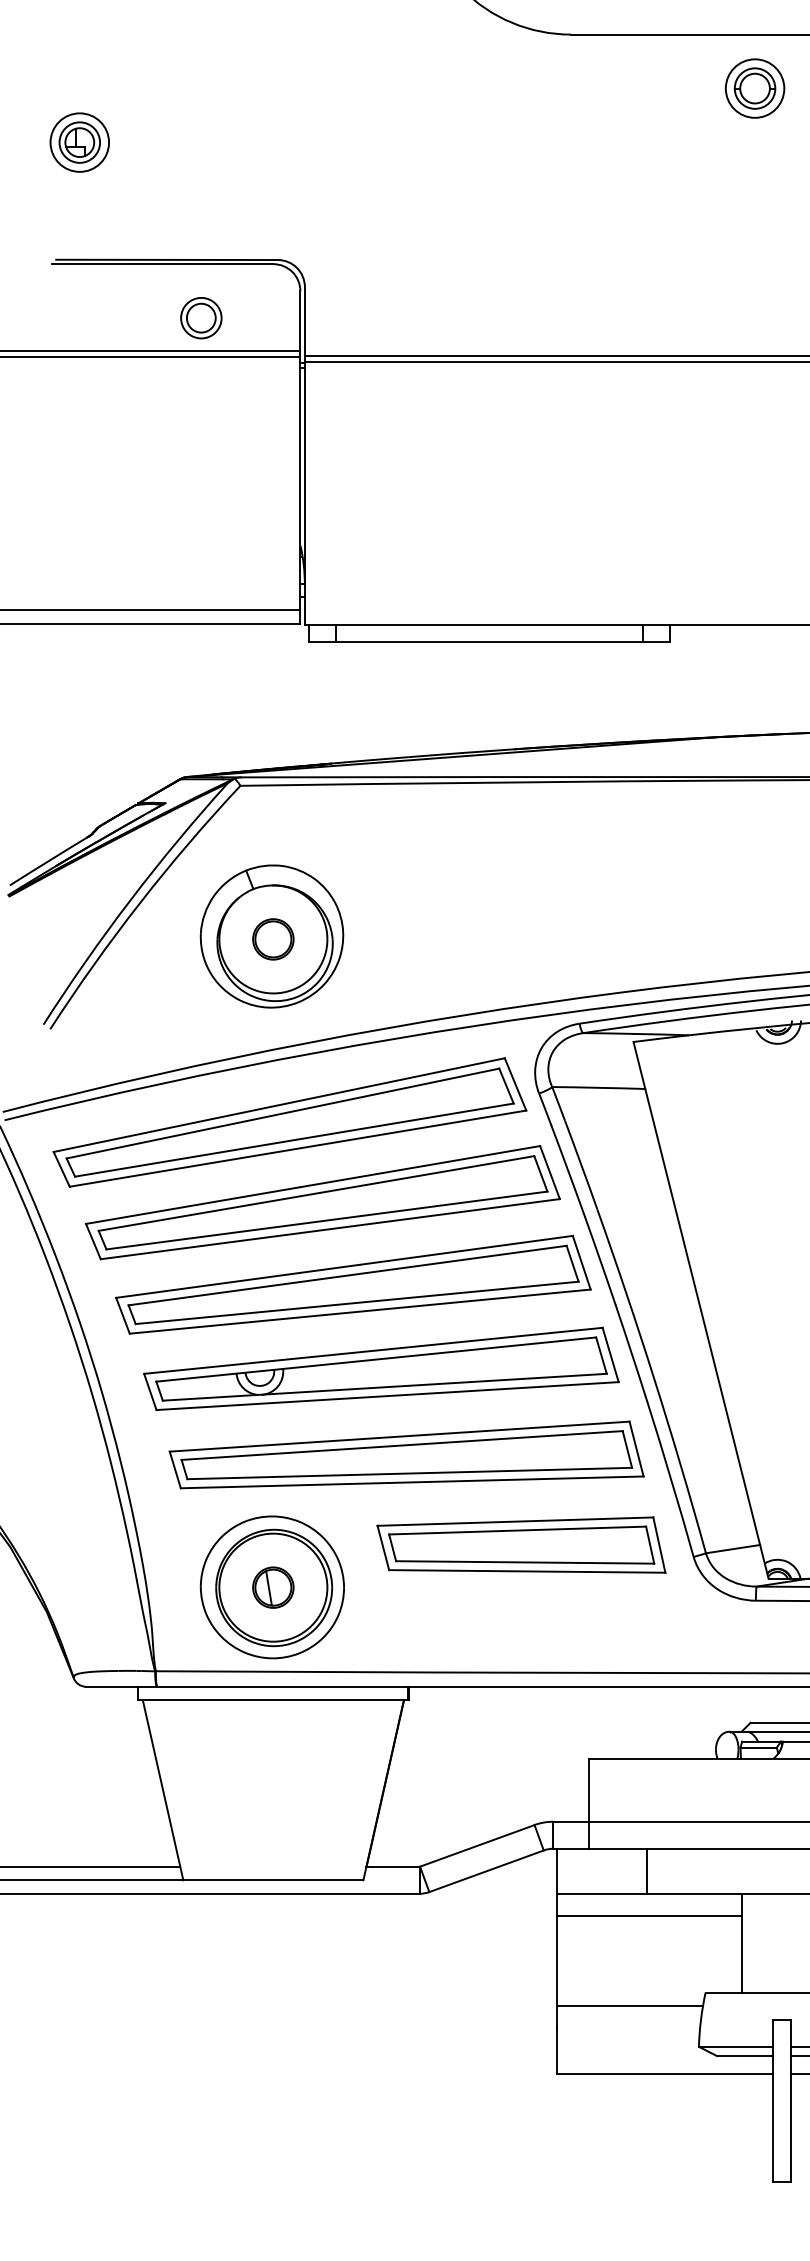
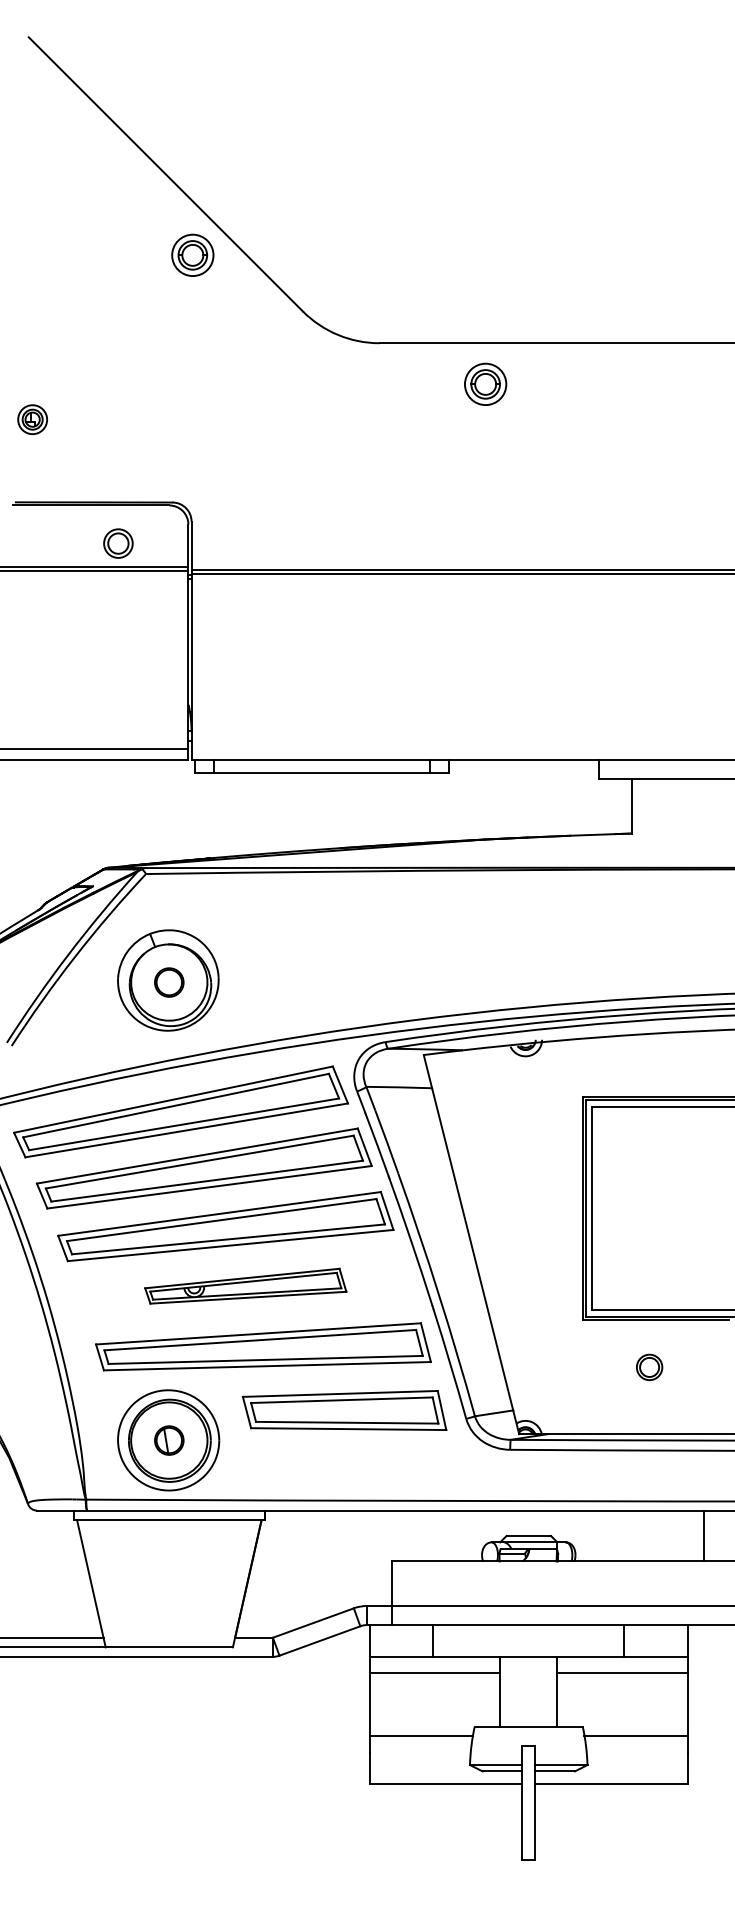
part: (754, 87) -> (485, 383), moved
part: (79, 142) -> (32, 419), size x0.7
part: (381, 1369) -> (245, 1286), size x0.6

